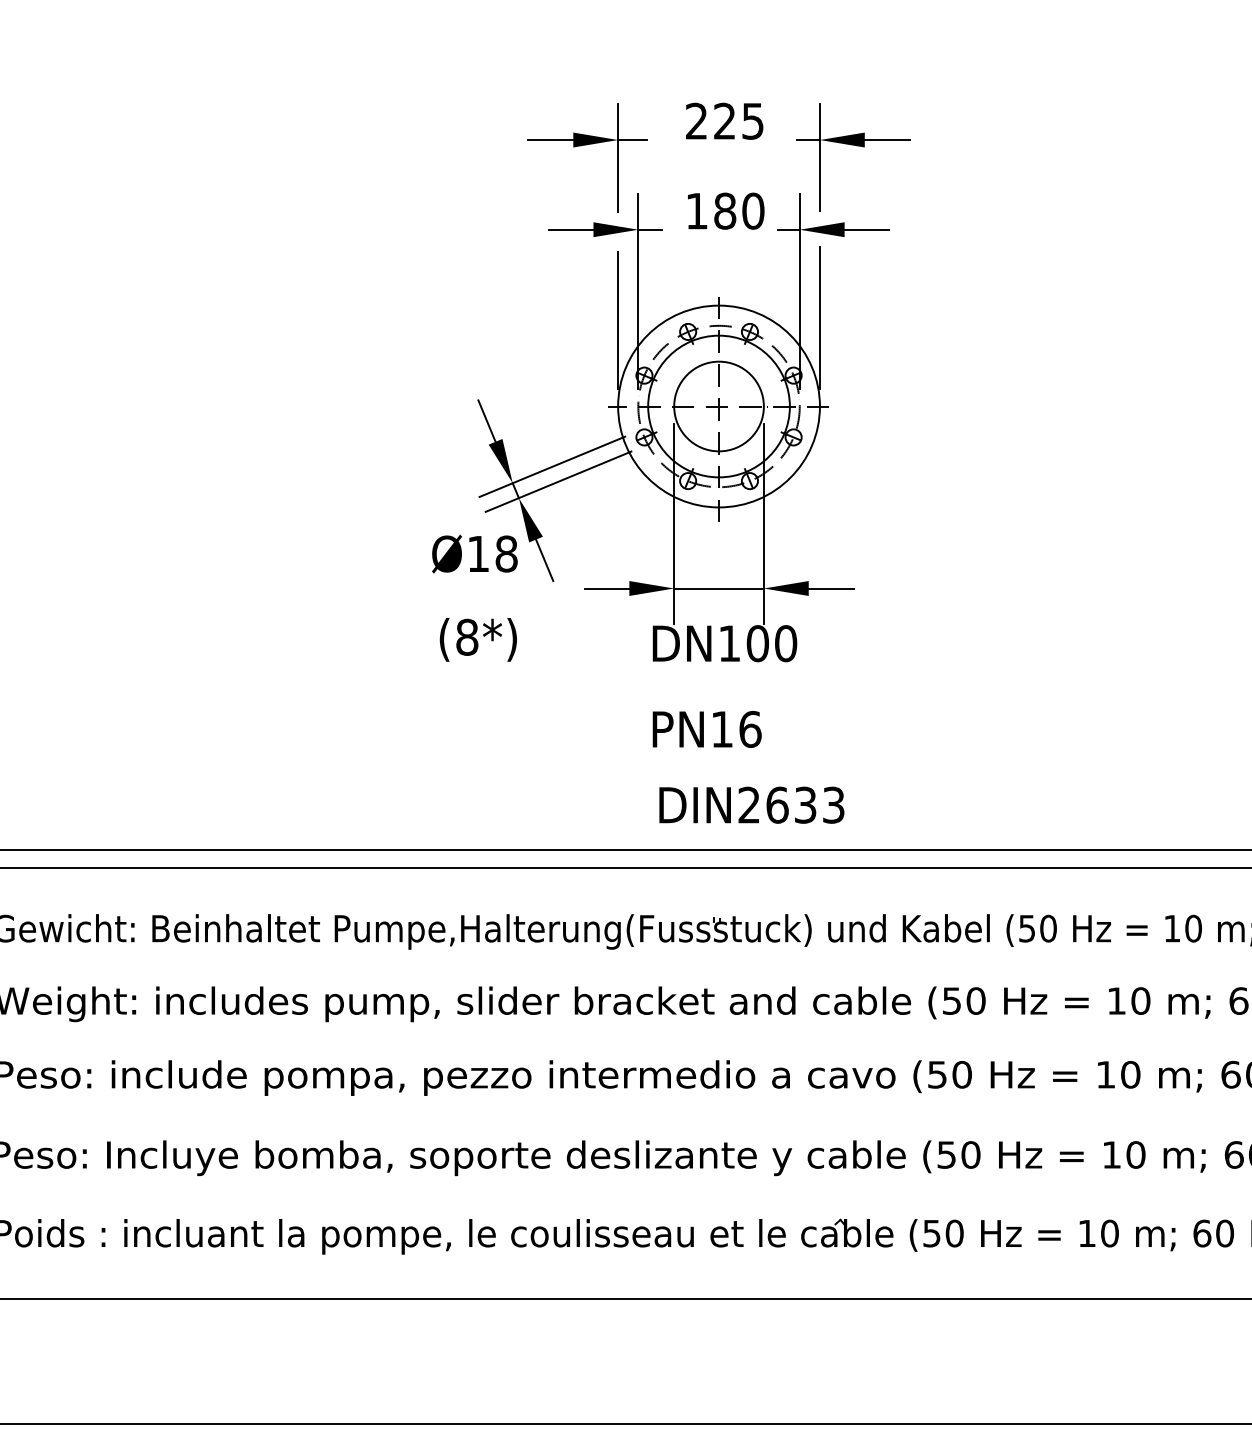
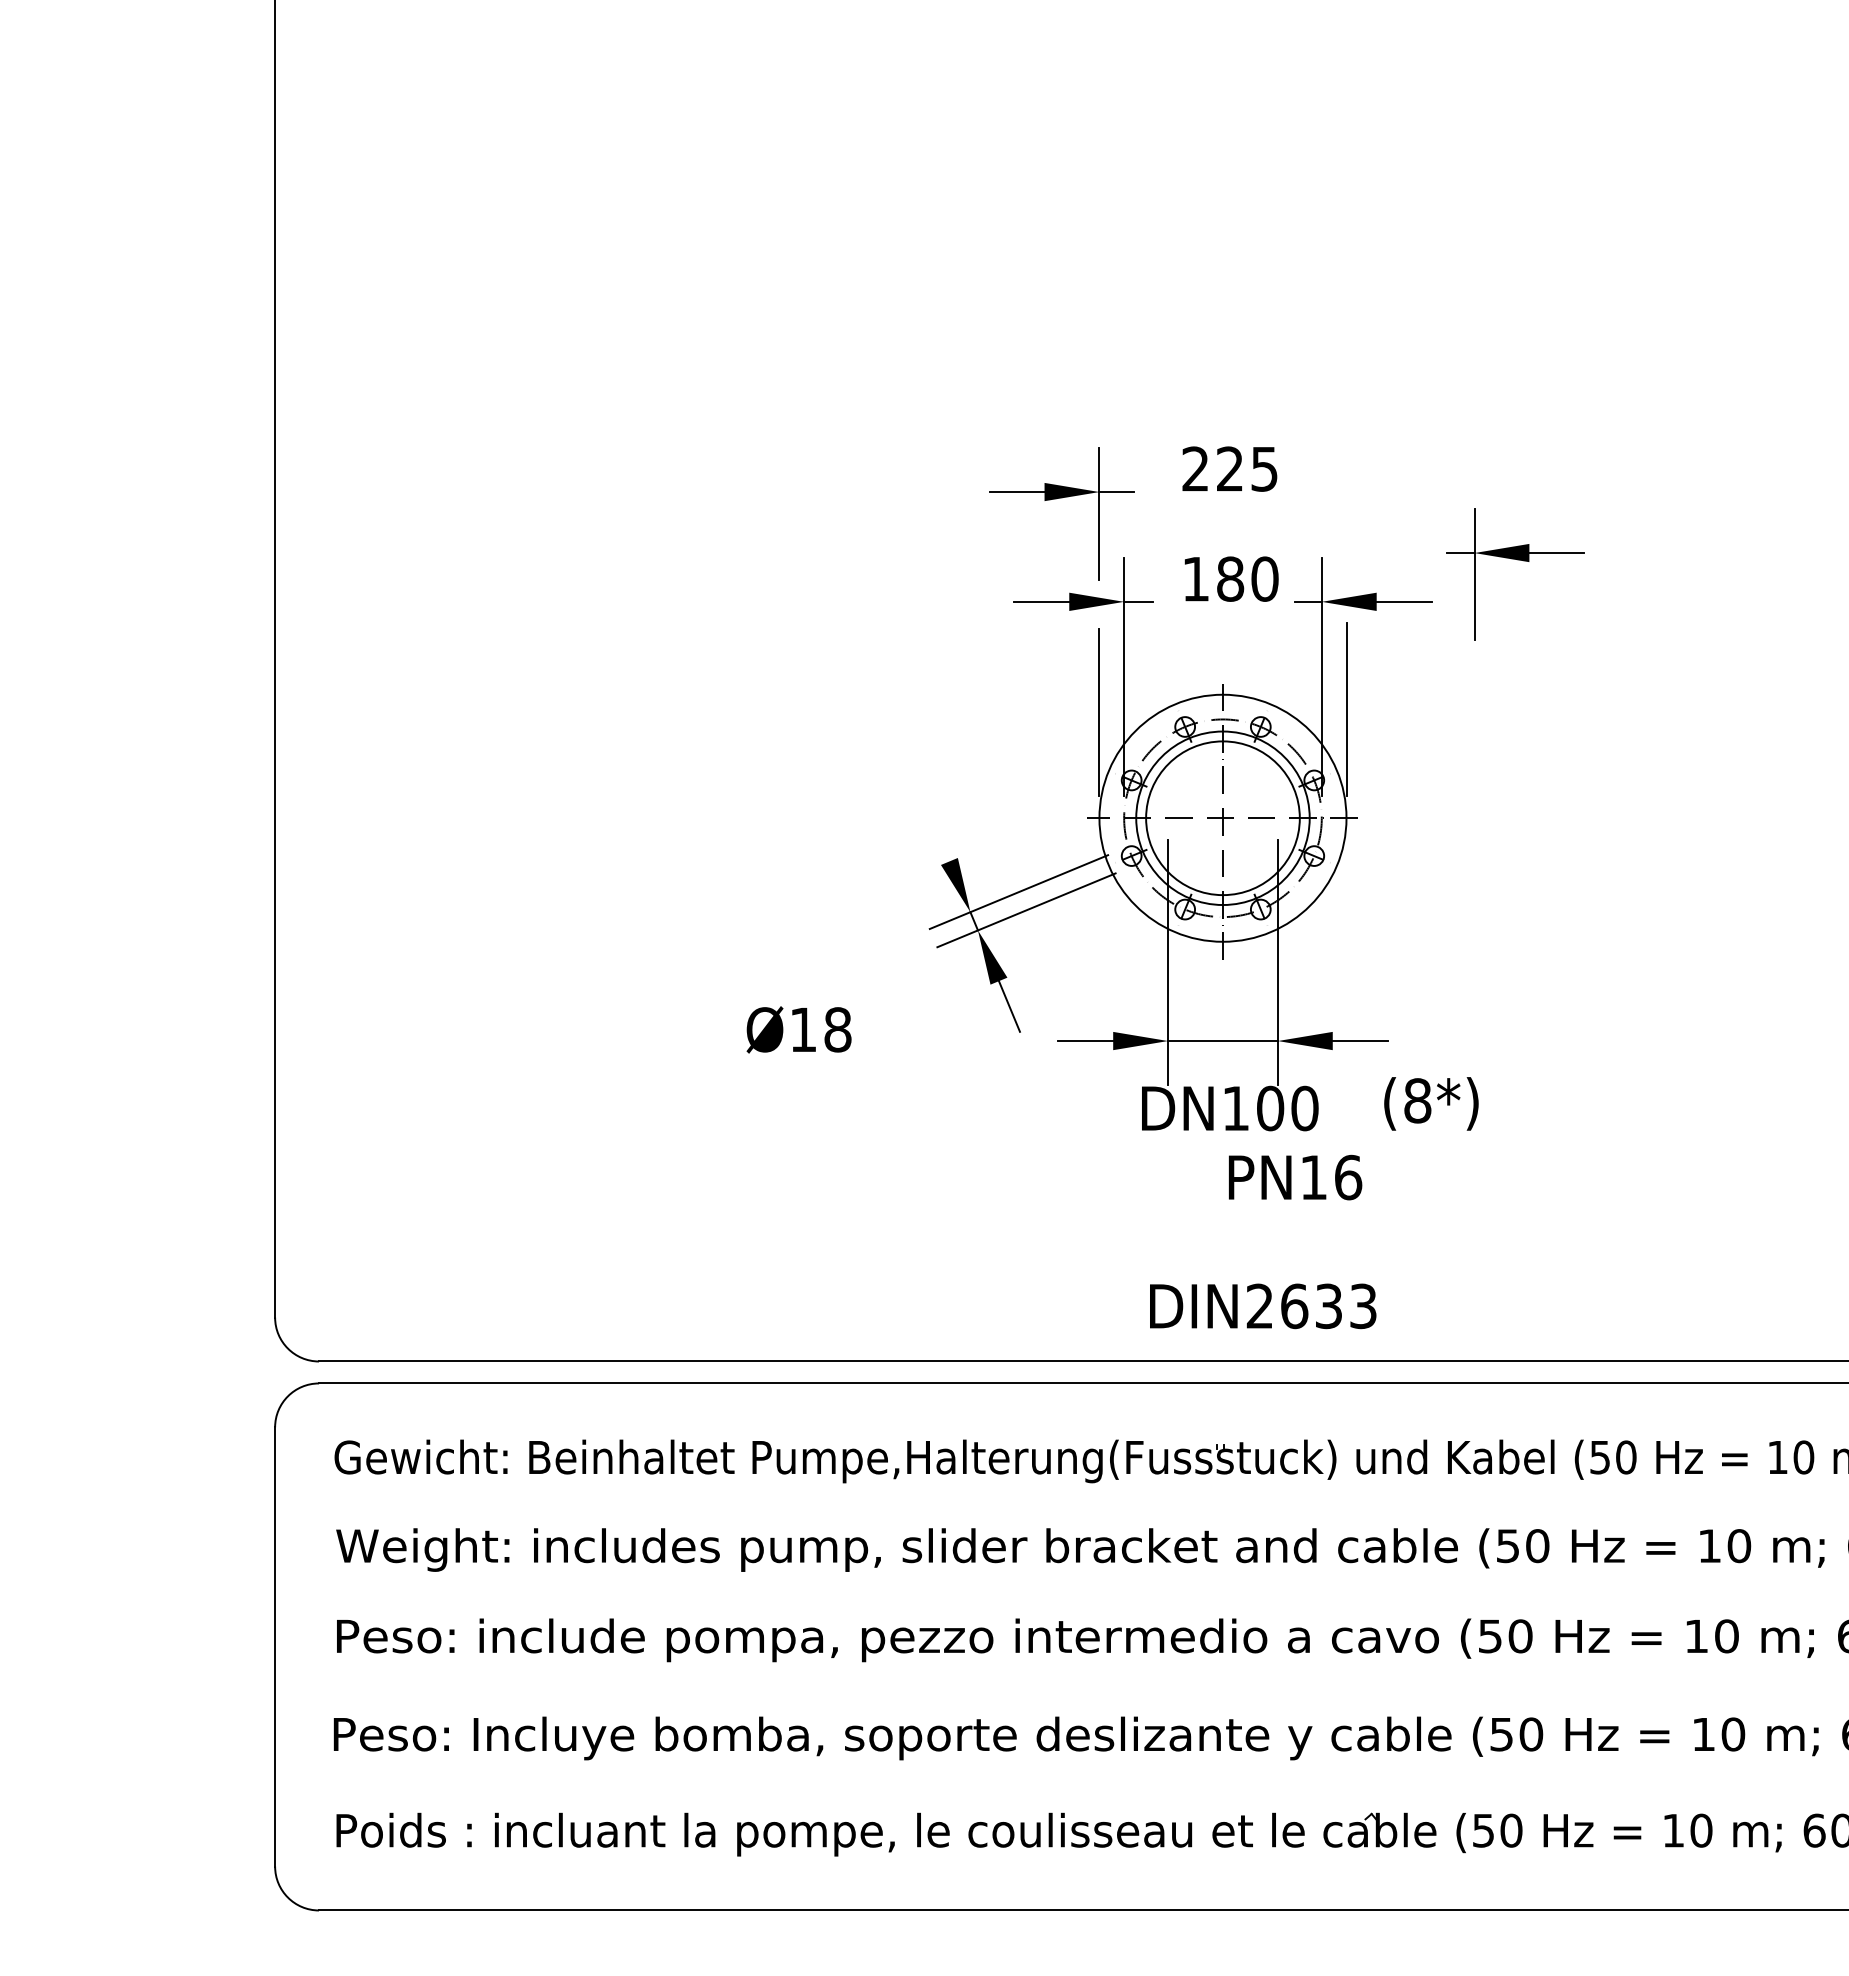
part: (855, 146) -> (1517, 560), moved
circle: (718, 406) -> (1222, 818), size x1.4
line: (486, 420) -> (938, 835), removed
text: (474, 553) -> (798, 1029), moved
text: (478, 639) -> (1431, 1103), moved
text: (707, 729) -> (1295, 1177), moved

